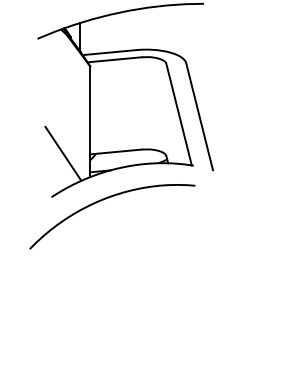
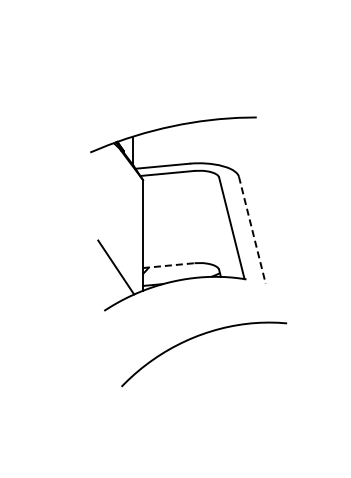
line: (199, 116) -> (252, 230), solid -> dashed
line: (115, 151) -> (168, 265), solid -> dashed
curve: (105, 199) -> (197, 337), moved

